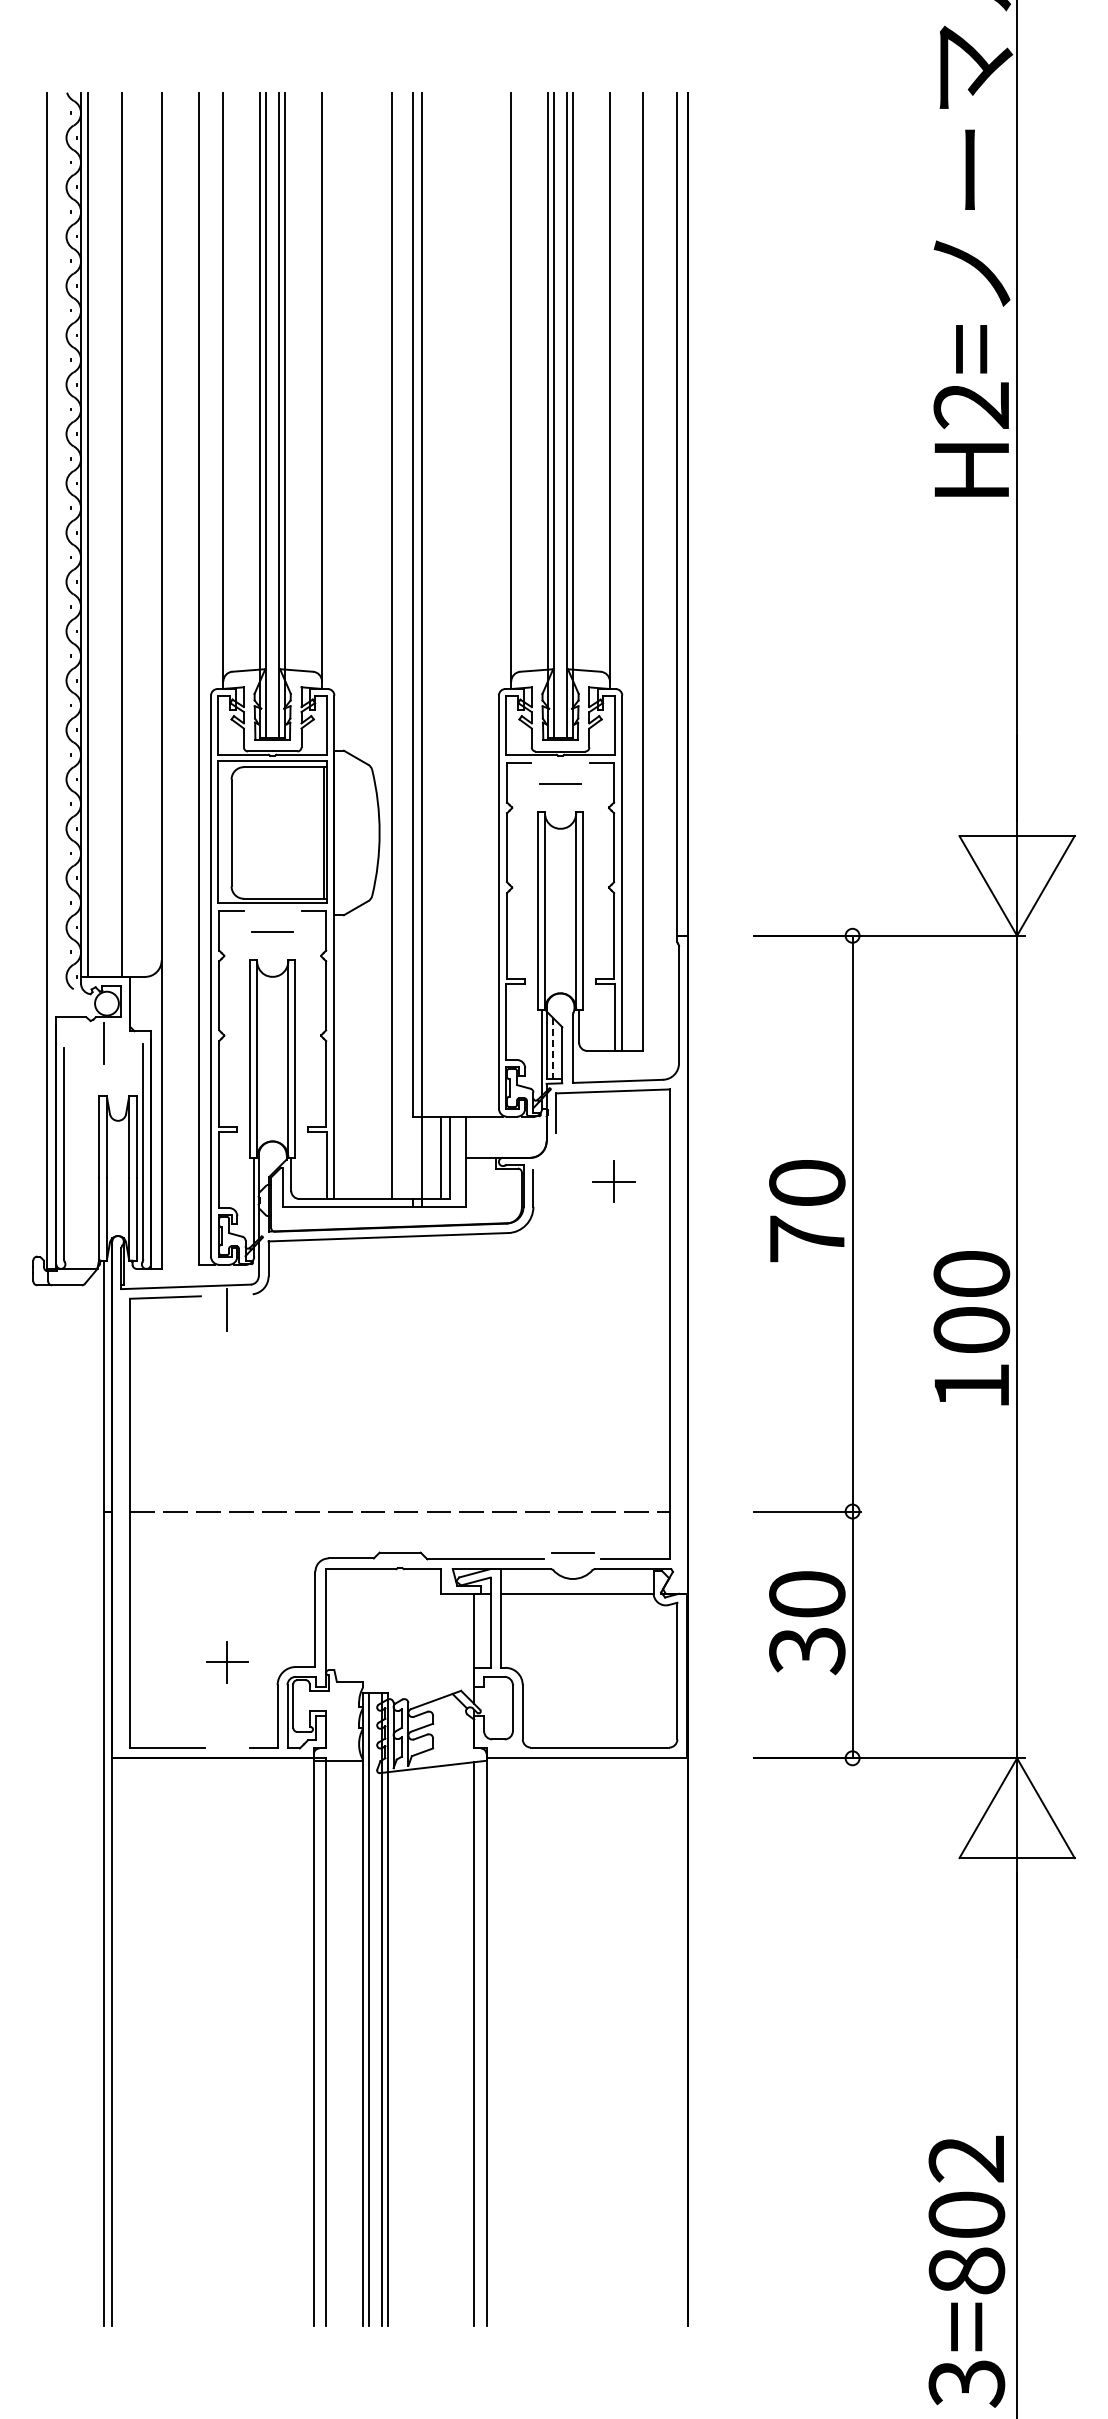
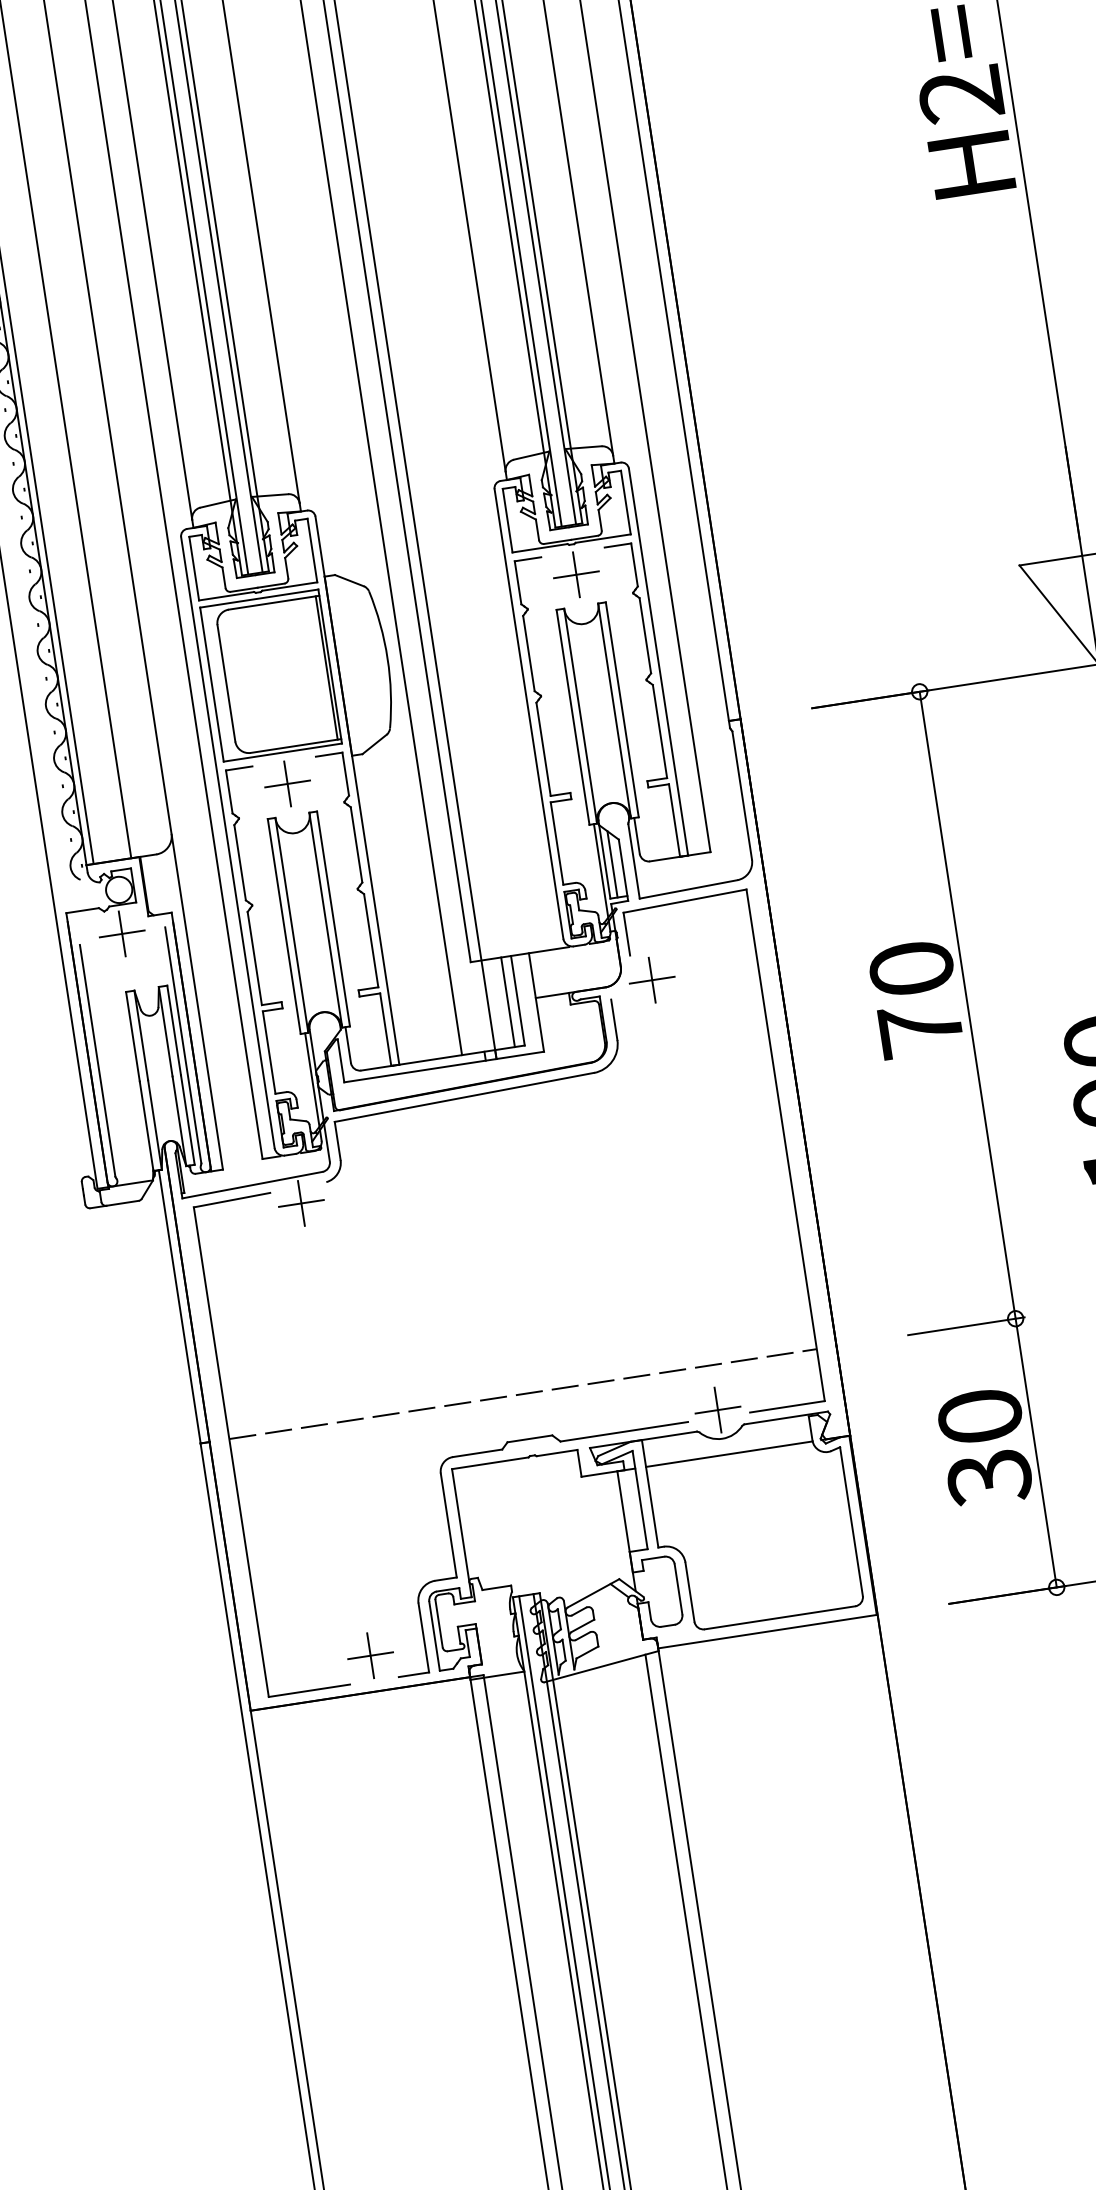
line: (560, 783) -> (576, 574), added
line: (272, 931) -> (287, 783), added
line: (103, 1043) -> (122, 933), added
line: (553, 1048) -> (612, 864), dashed -> solid
part: (613, 1181) -> (651, 979), moved
line: (227, 1310) -> (301, 1203), added
line: (572, 1552) -> (717, 1409), added
part: (227, 1662) -> (370, 1655), moved

